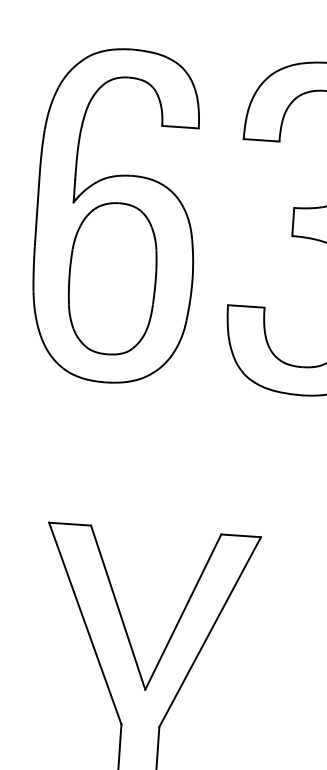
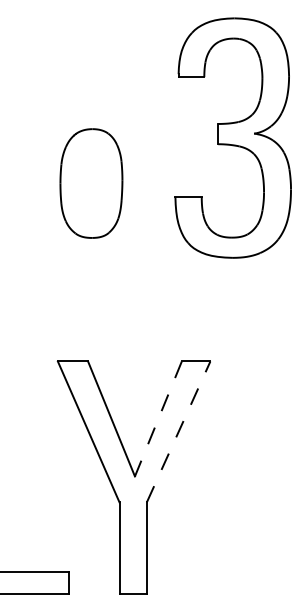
part: (116, 216) -> (91, 138), removed
line: (183, 612) -> (158, 419), solid -> dashed
line: (210, 631) -> (178, 431), solid -> dashed

